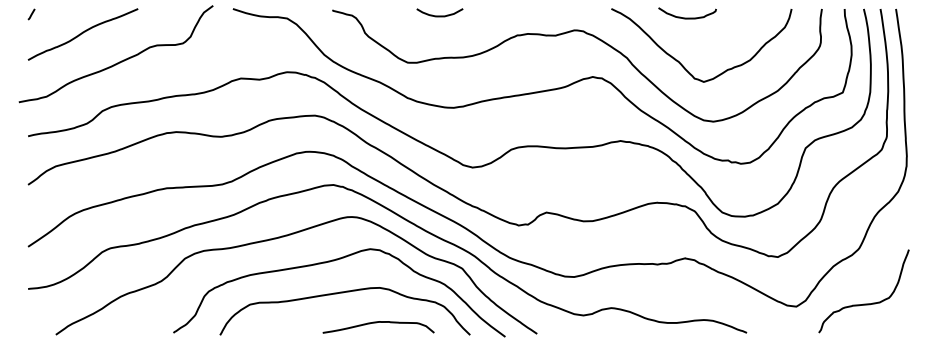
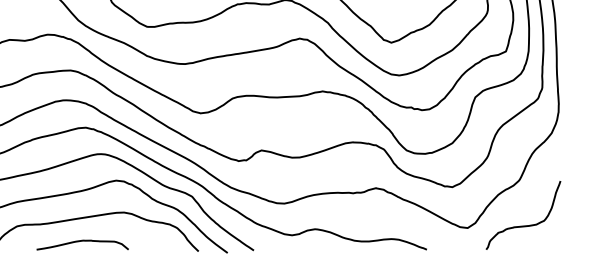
curve: (376, 323) -> (80, 241), moved

